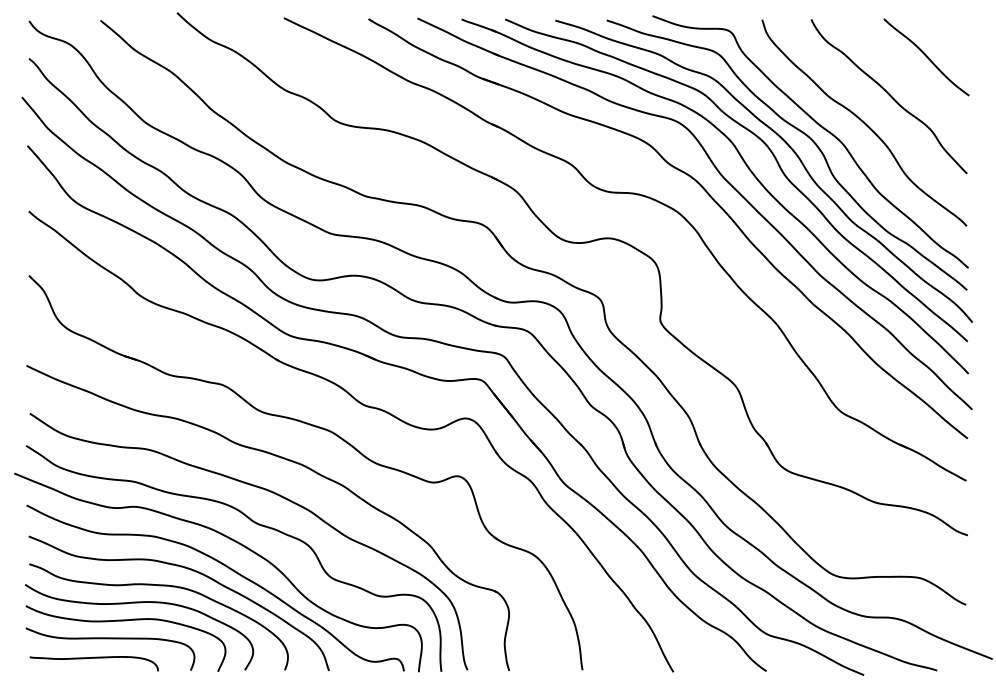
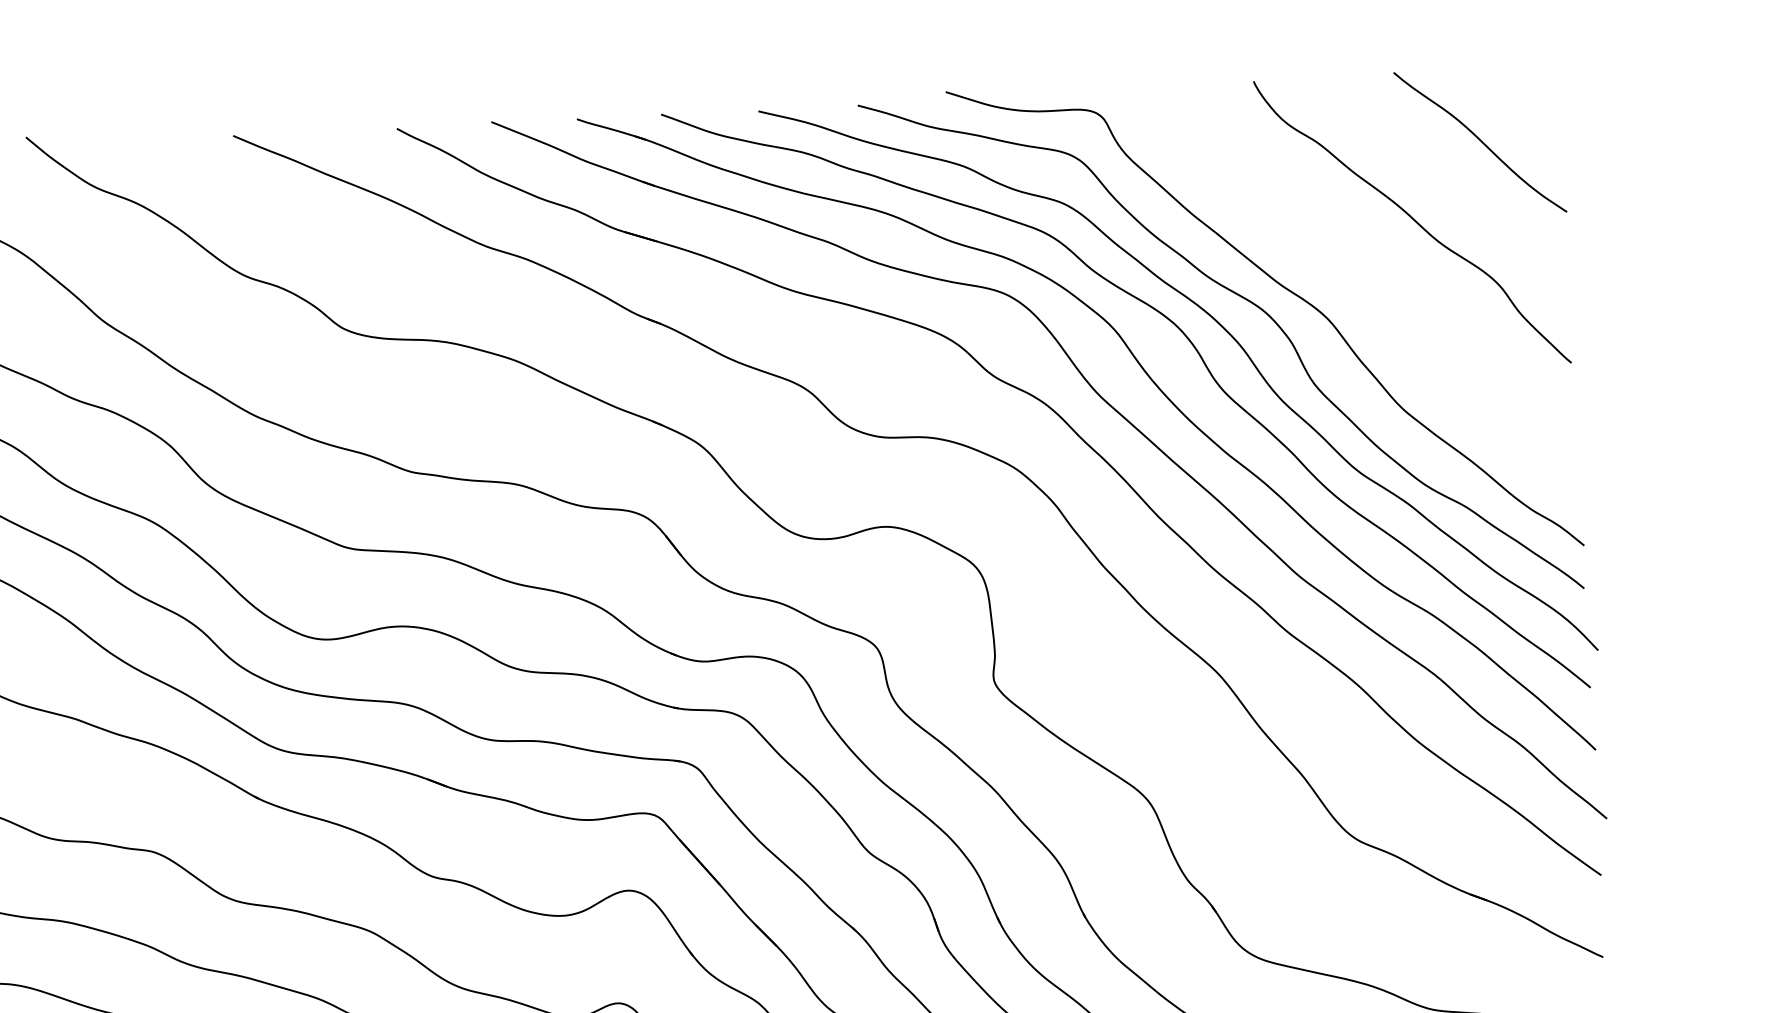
curve: (864, 122) -> (1367, 275), removed

